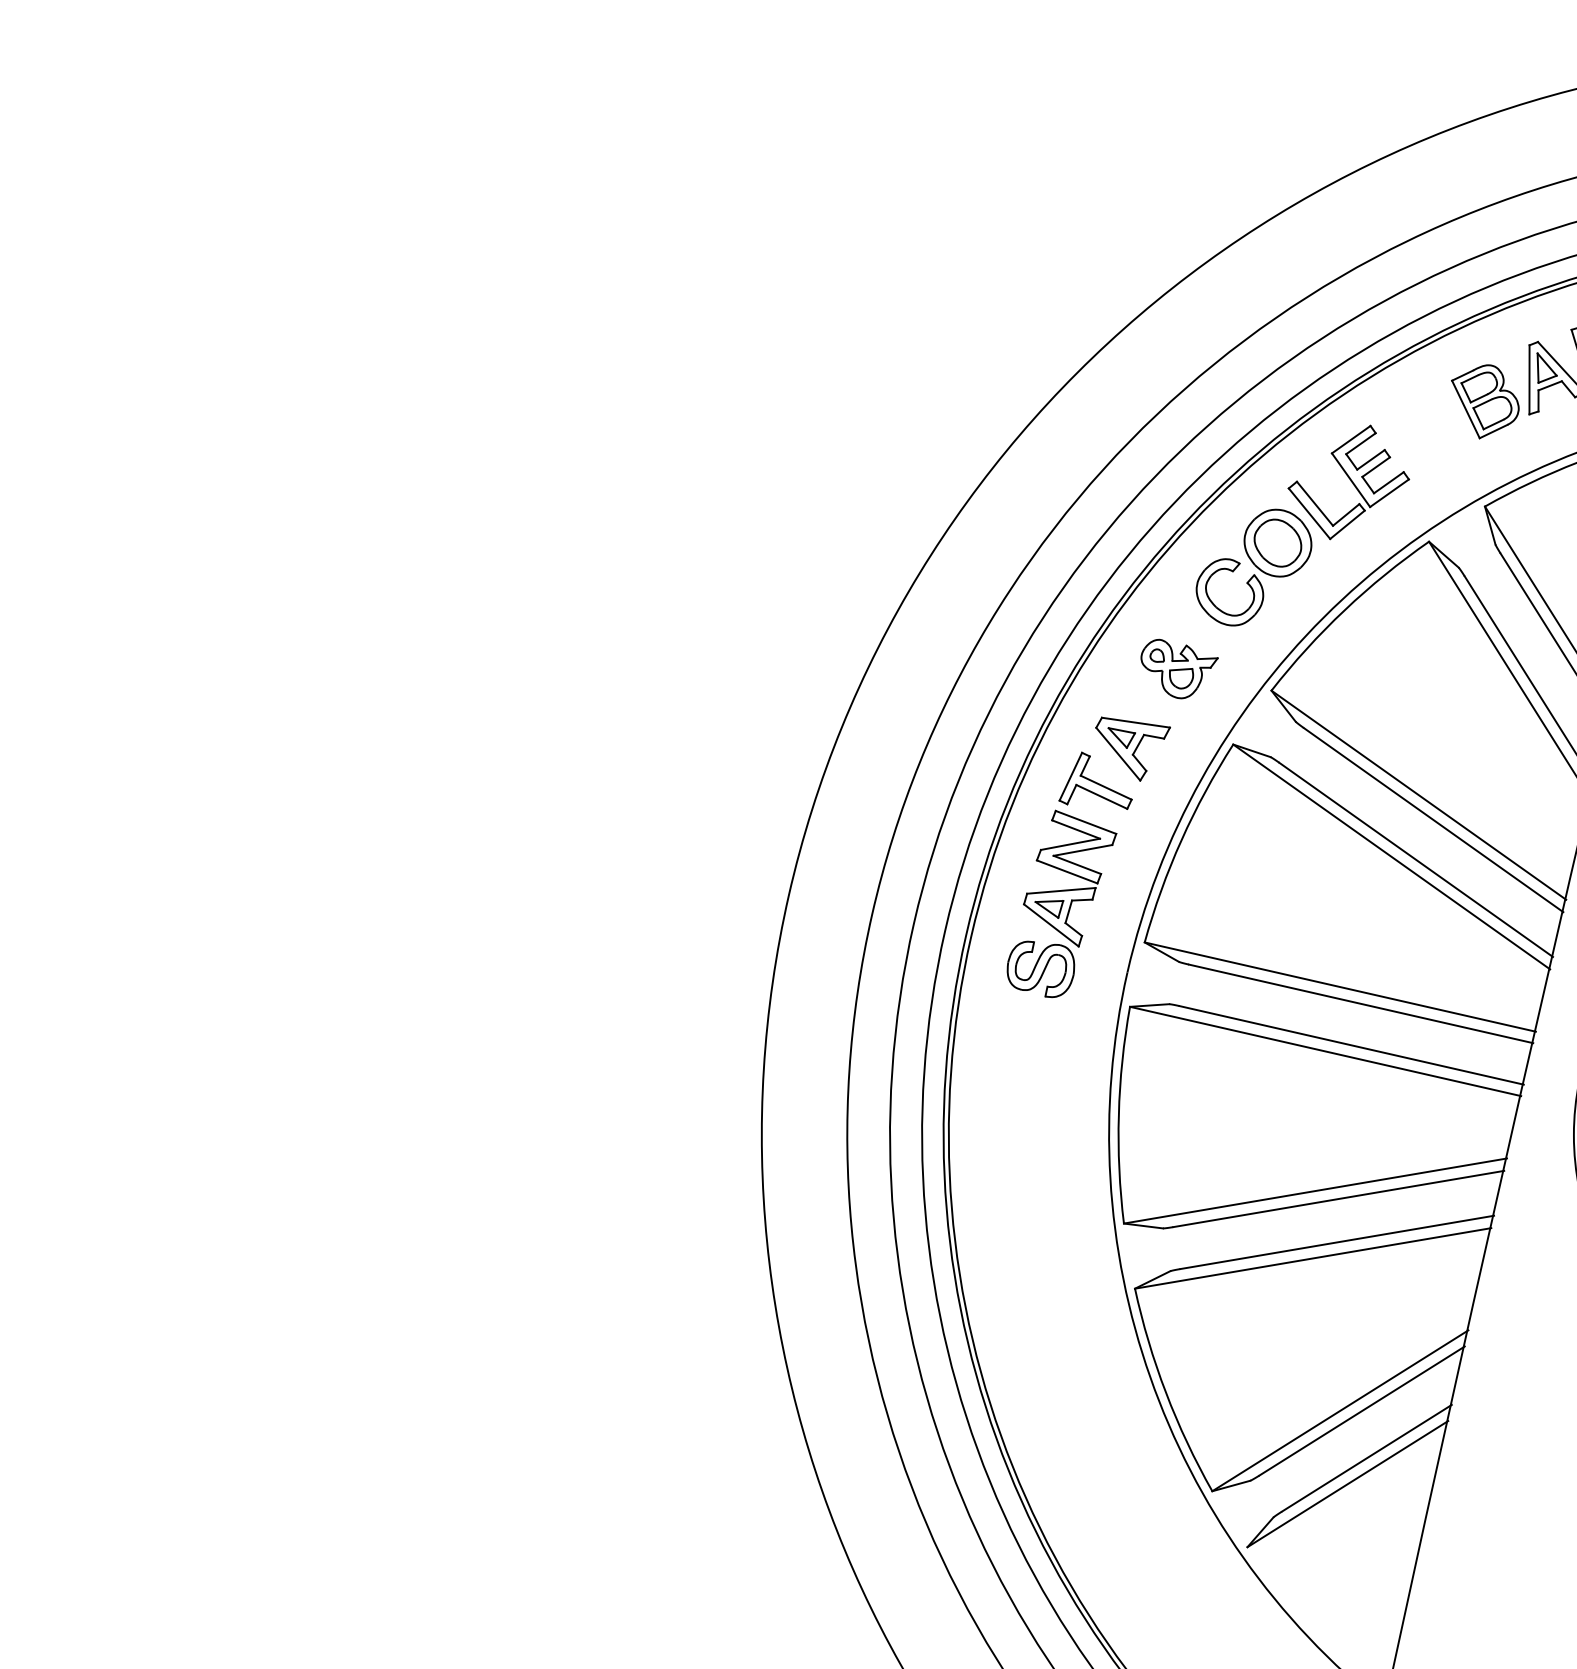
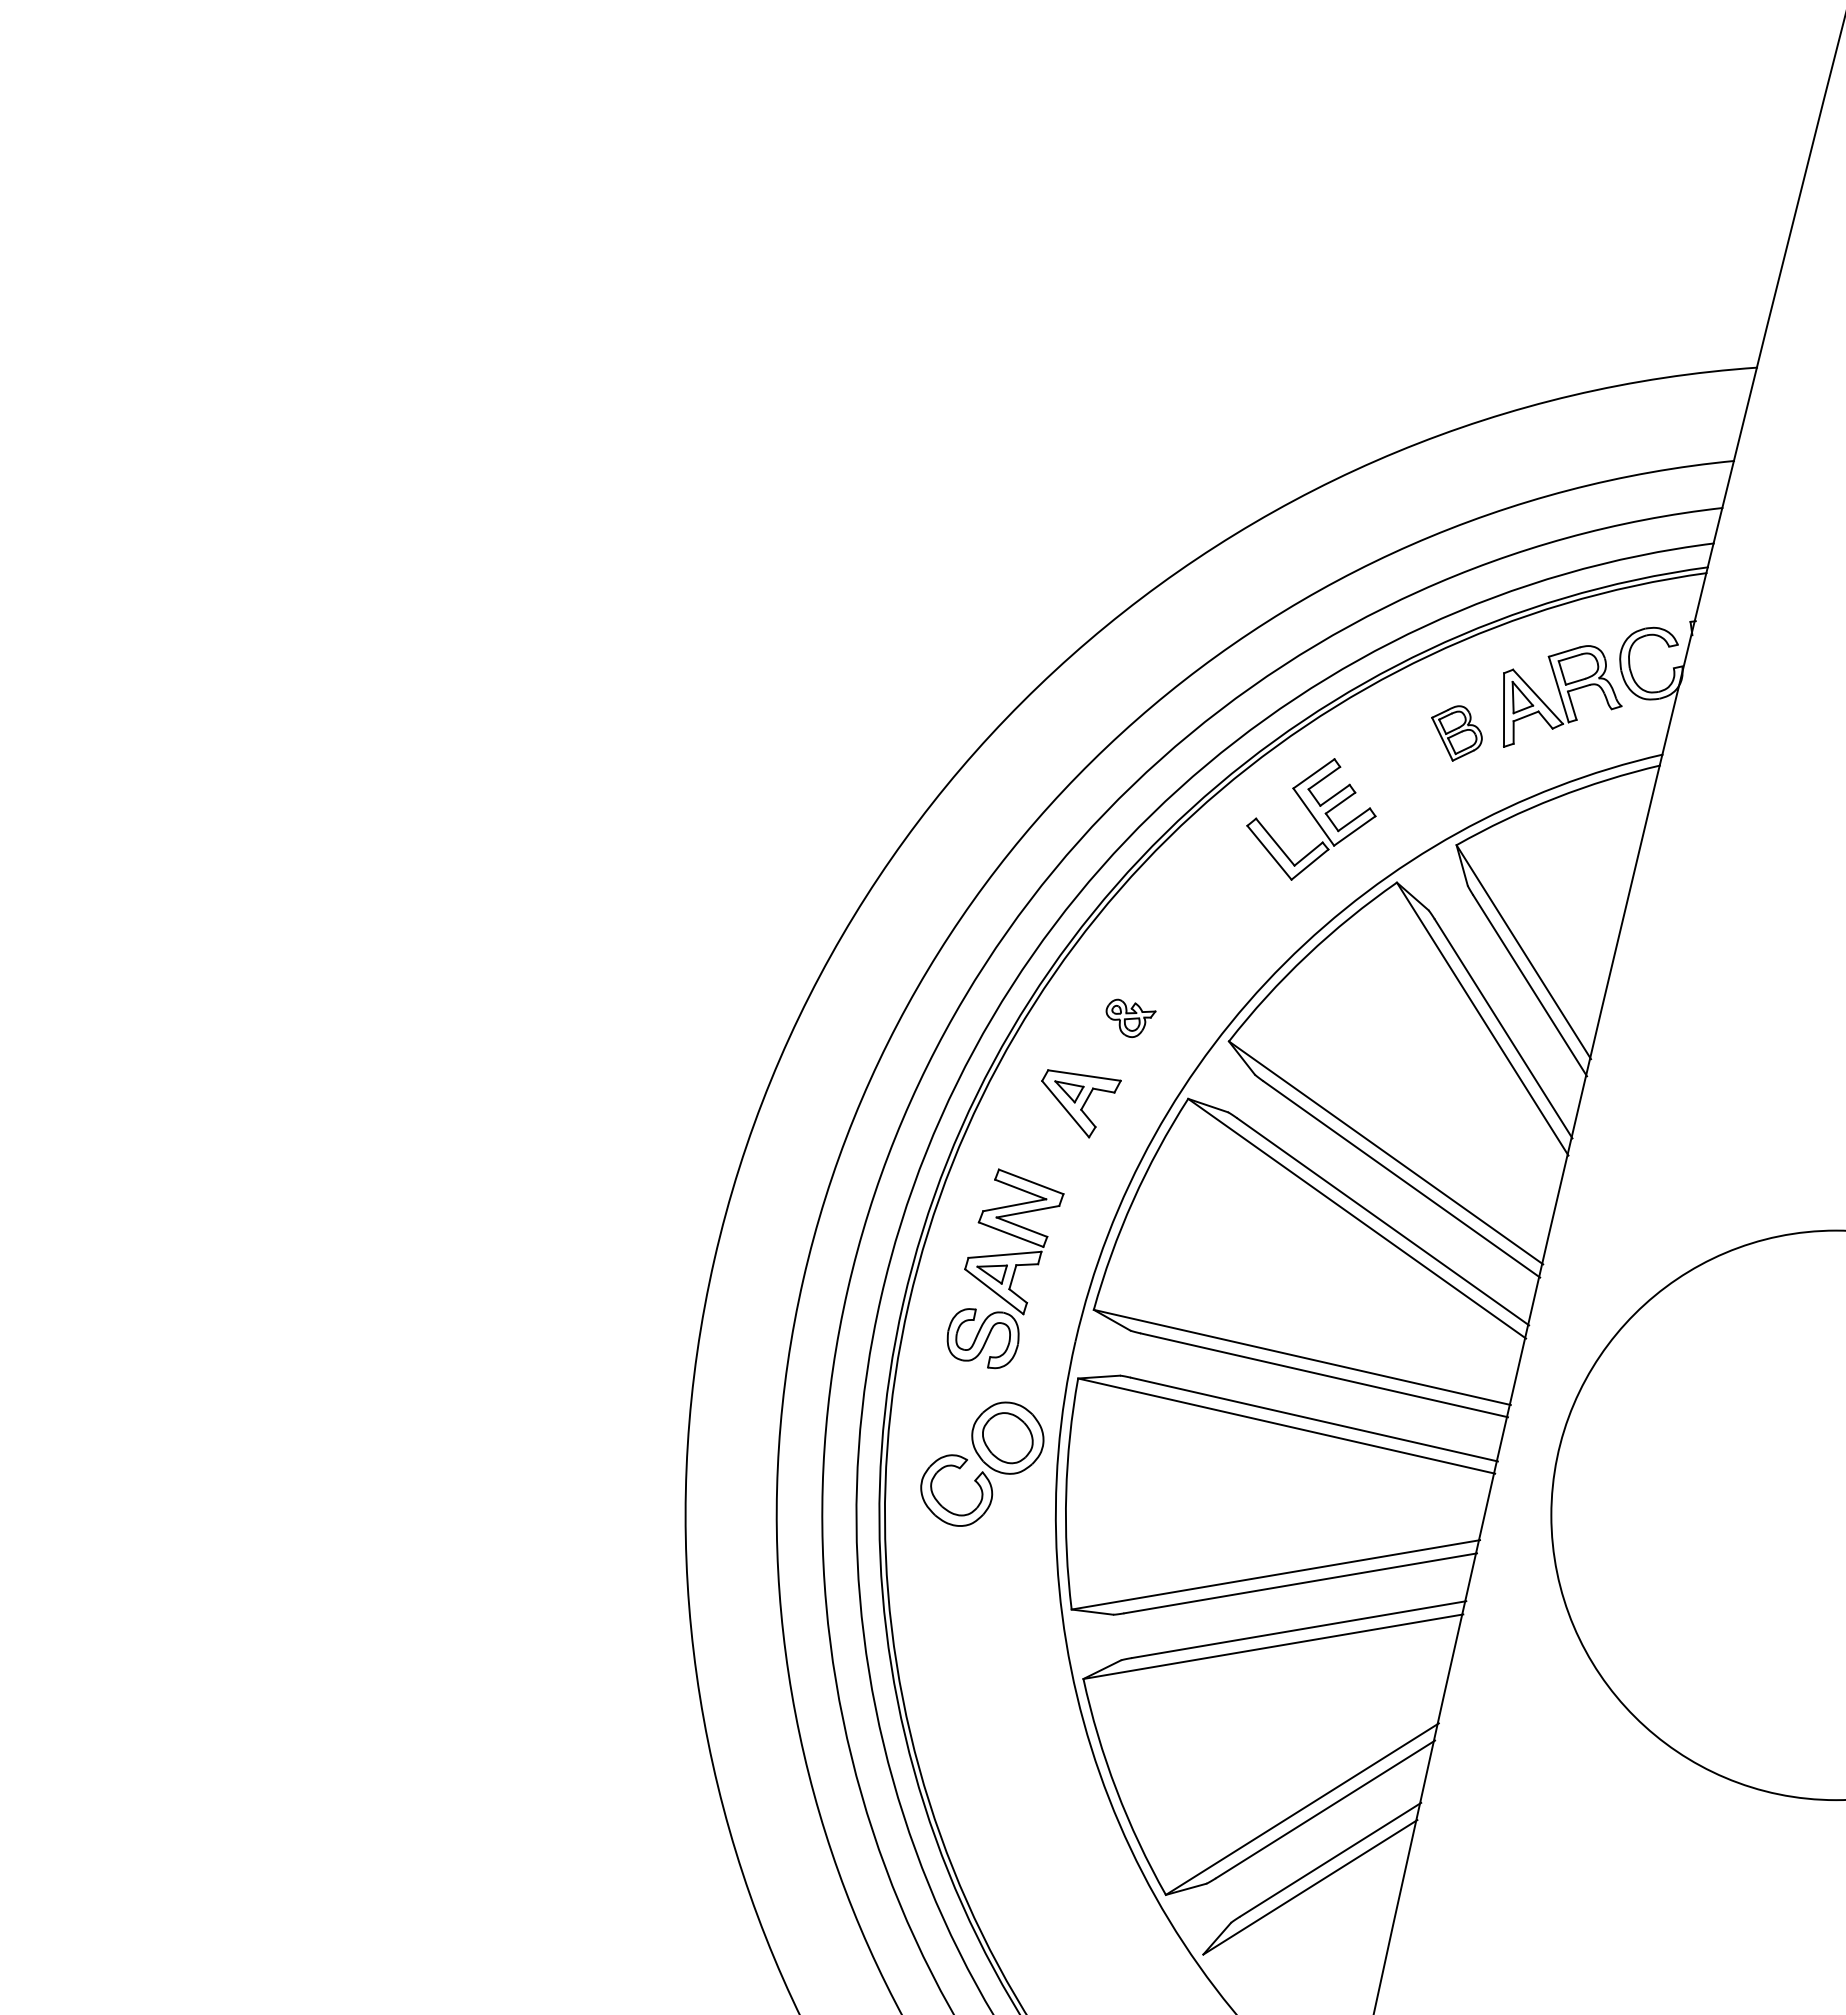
part: (1484, 401) -> (1456, 733), size x0.7
part: (1254, 566) -> (982, 1463), moved
part: (1179, 669) -> (1130, 1018), size x0.6
part: (1095, 780) -> (1041, 1137), removed

